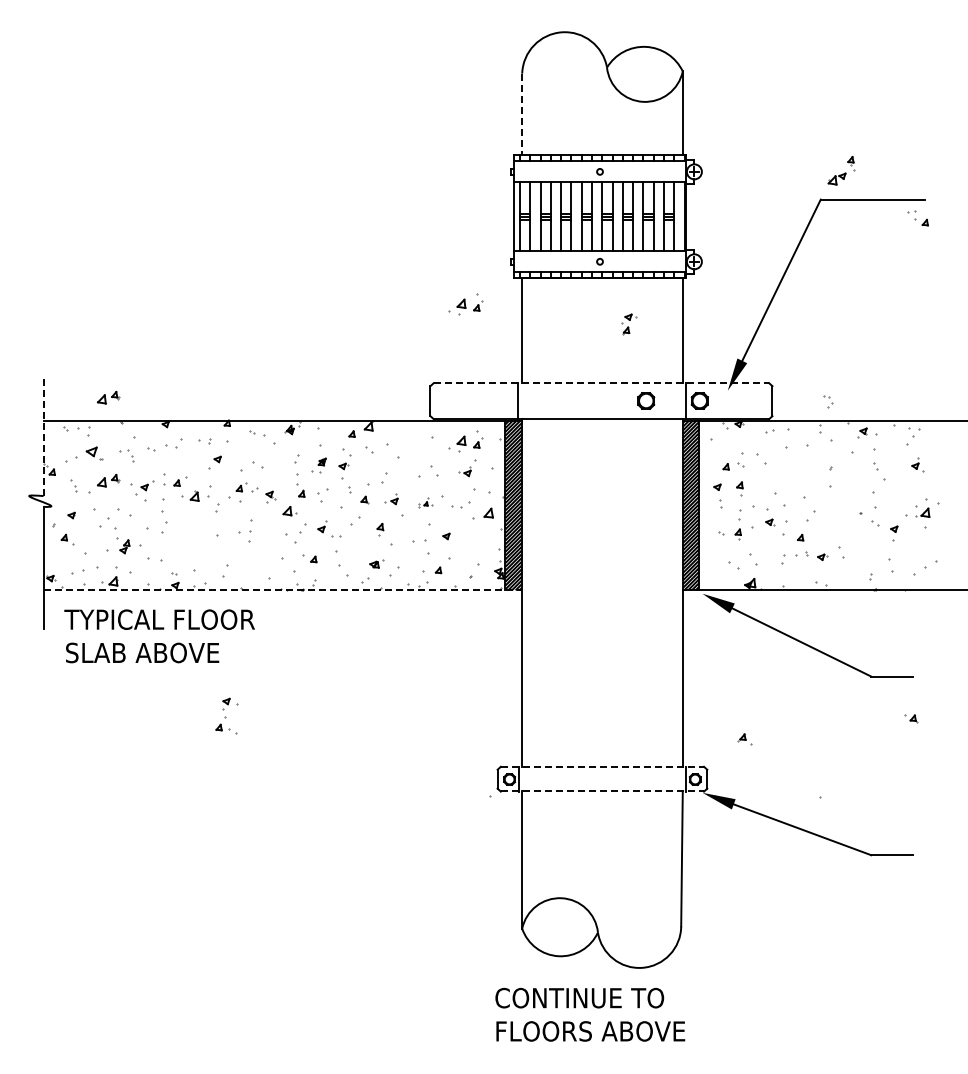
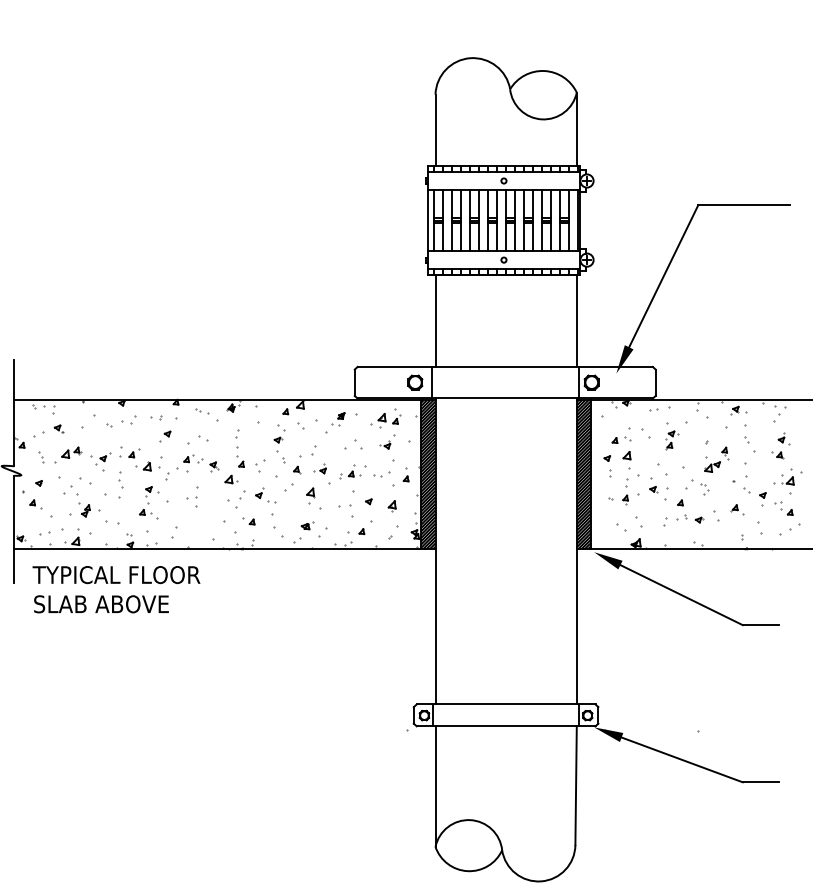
line: (522, 114) -> (435, 130), dashed -> solid
part: (841, 170) -> (716, 459), moved
part: (917, 218) -> (783, 508), moved
part: (465, 304) -> (385, 297), removed
part: (629, 324) -> (672, 440), moved
line: (601, 383) -> (505, 367), dashed -> solid
part: (108, 397) -> (71, 379), removed
part: (646, 400) -> (415, 382), moved
part: (828, 401) -> (705, 488), moved
line: (43, 435) -> (14, 412), dashed -> solid
part: (94, 453) -> (59, 428), size x0.62
part: (130, 455) -> (90, 430), removed
part: (318, 465) -> (338, 419), moved
part: (739, 488) -> (626, 459), size x1.43
part: (425, 502) -> (350, 471), size x1.67
part: (488, 505) -> (405, 474), size x0.62
part: (164, 511) -> (120, 479), size x0.71
part: (380, 529) -> (310, 495), size x1.43
part: (472, 541) -> (391, 506), added
line: (283, 590) -> (225, 549), dashed -> solid
part: (226, 715) -> (148, 501), moved
part: (911, 718) -> (778, 455), moved
part: (744, 739) -> (736, 509), moved
line: (602, 766) -> (506, 704), dashed -> solid
line: (602, 791) -> (506, 726), dashed -> solid

